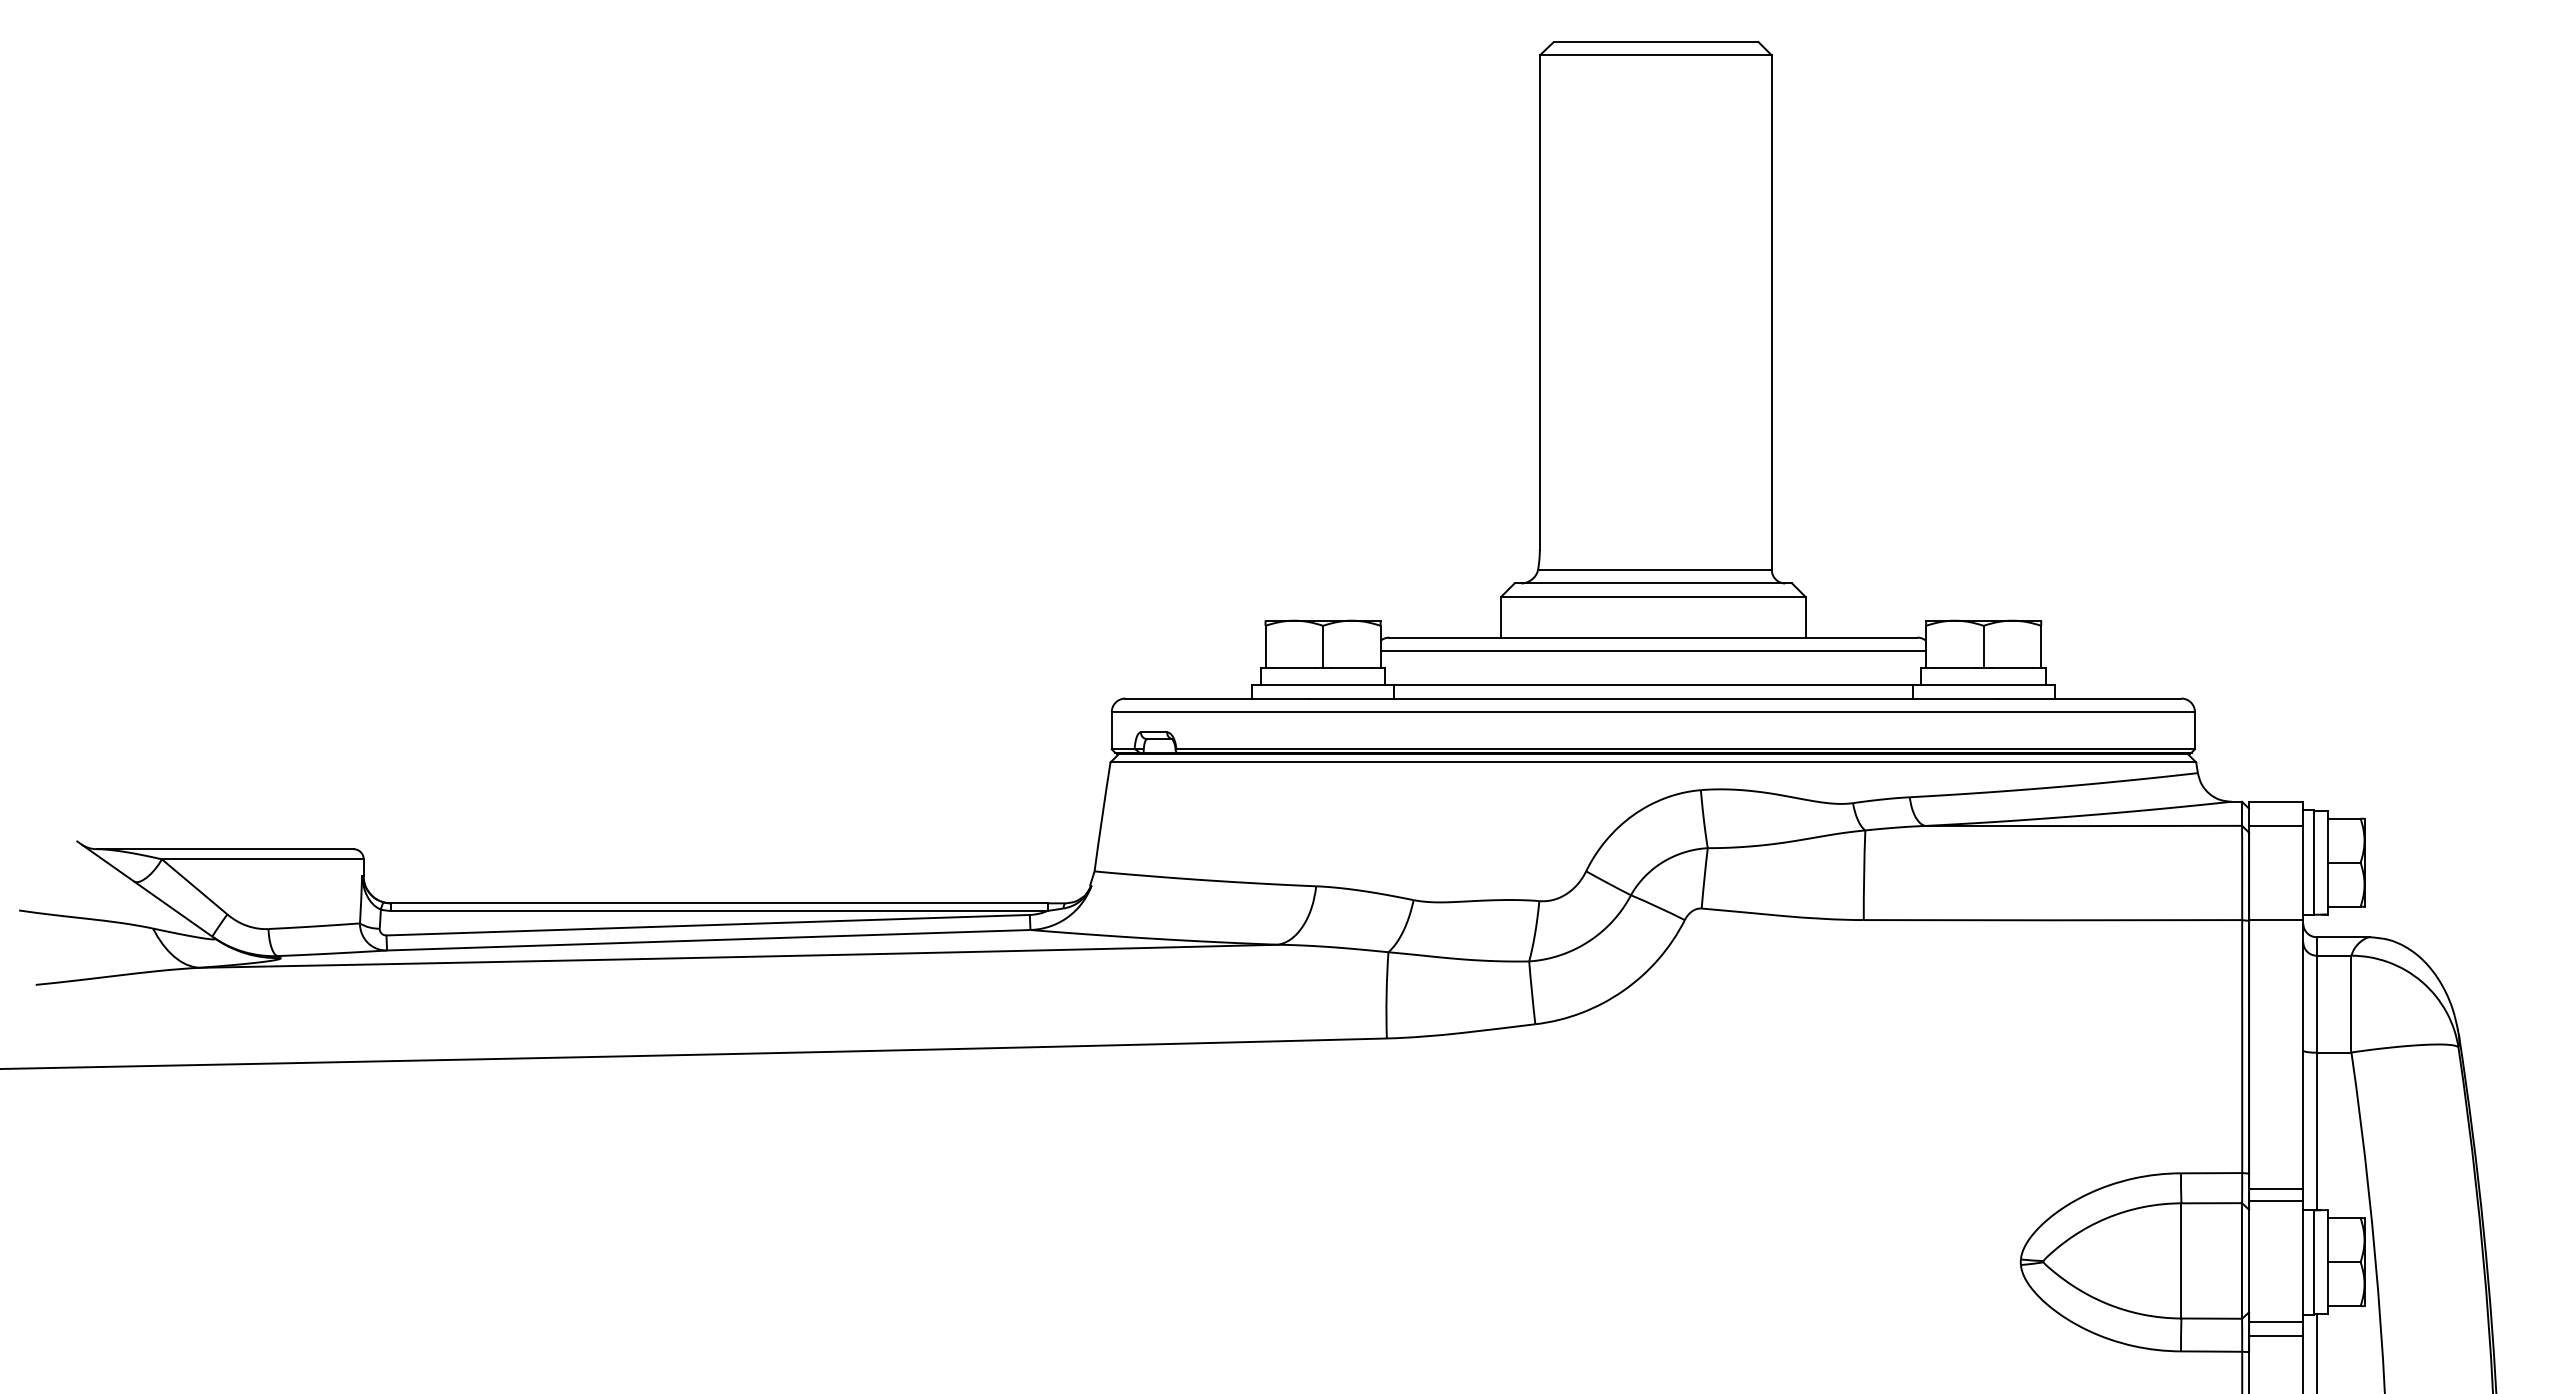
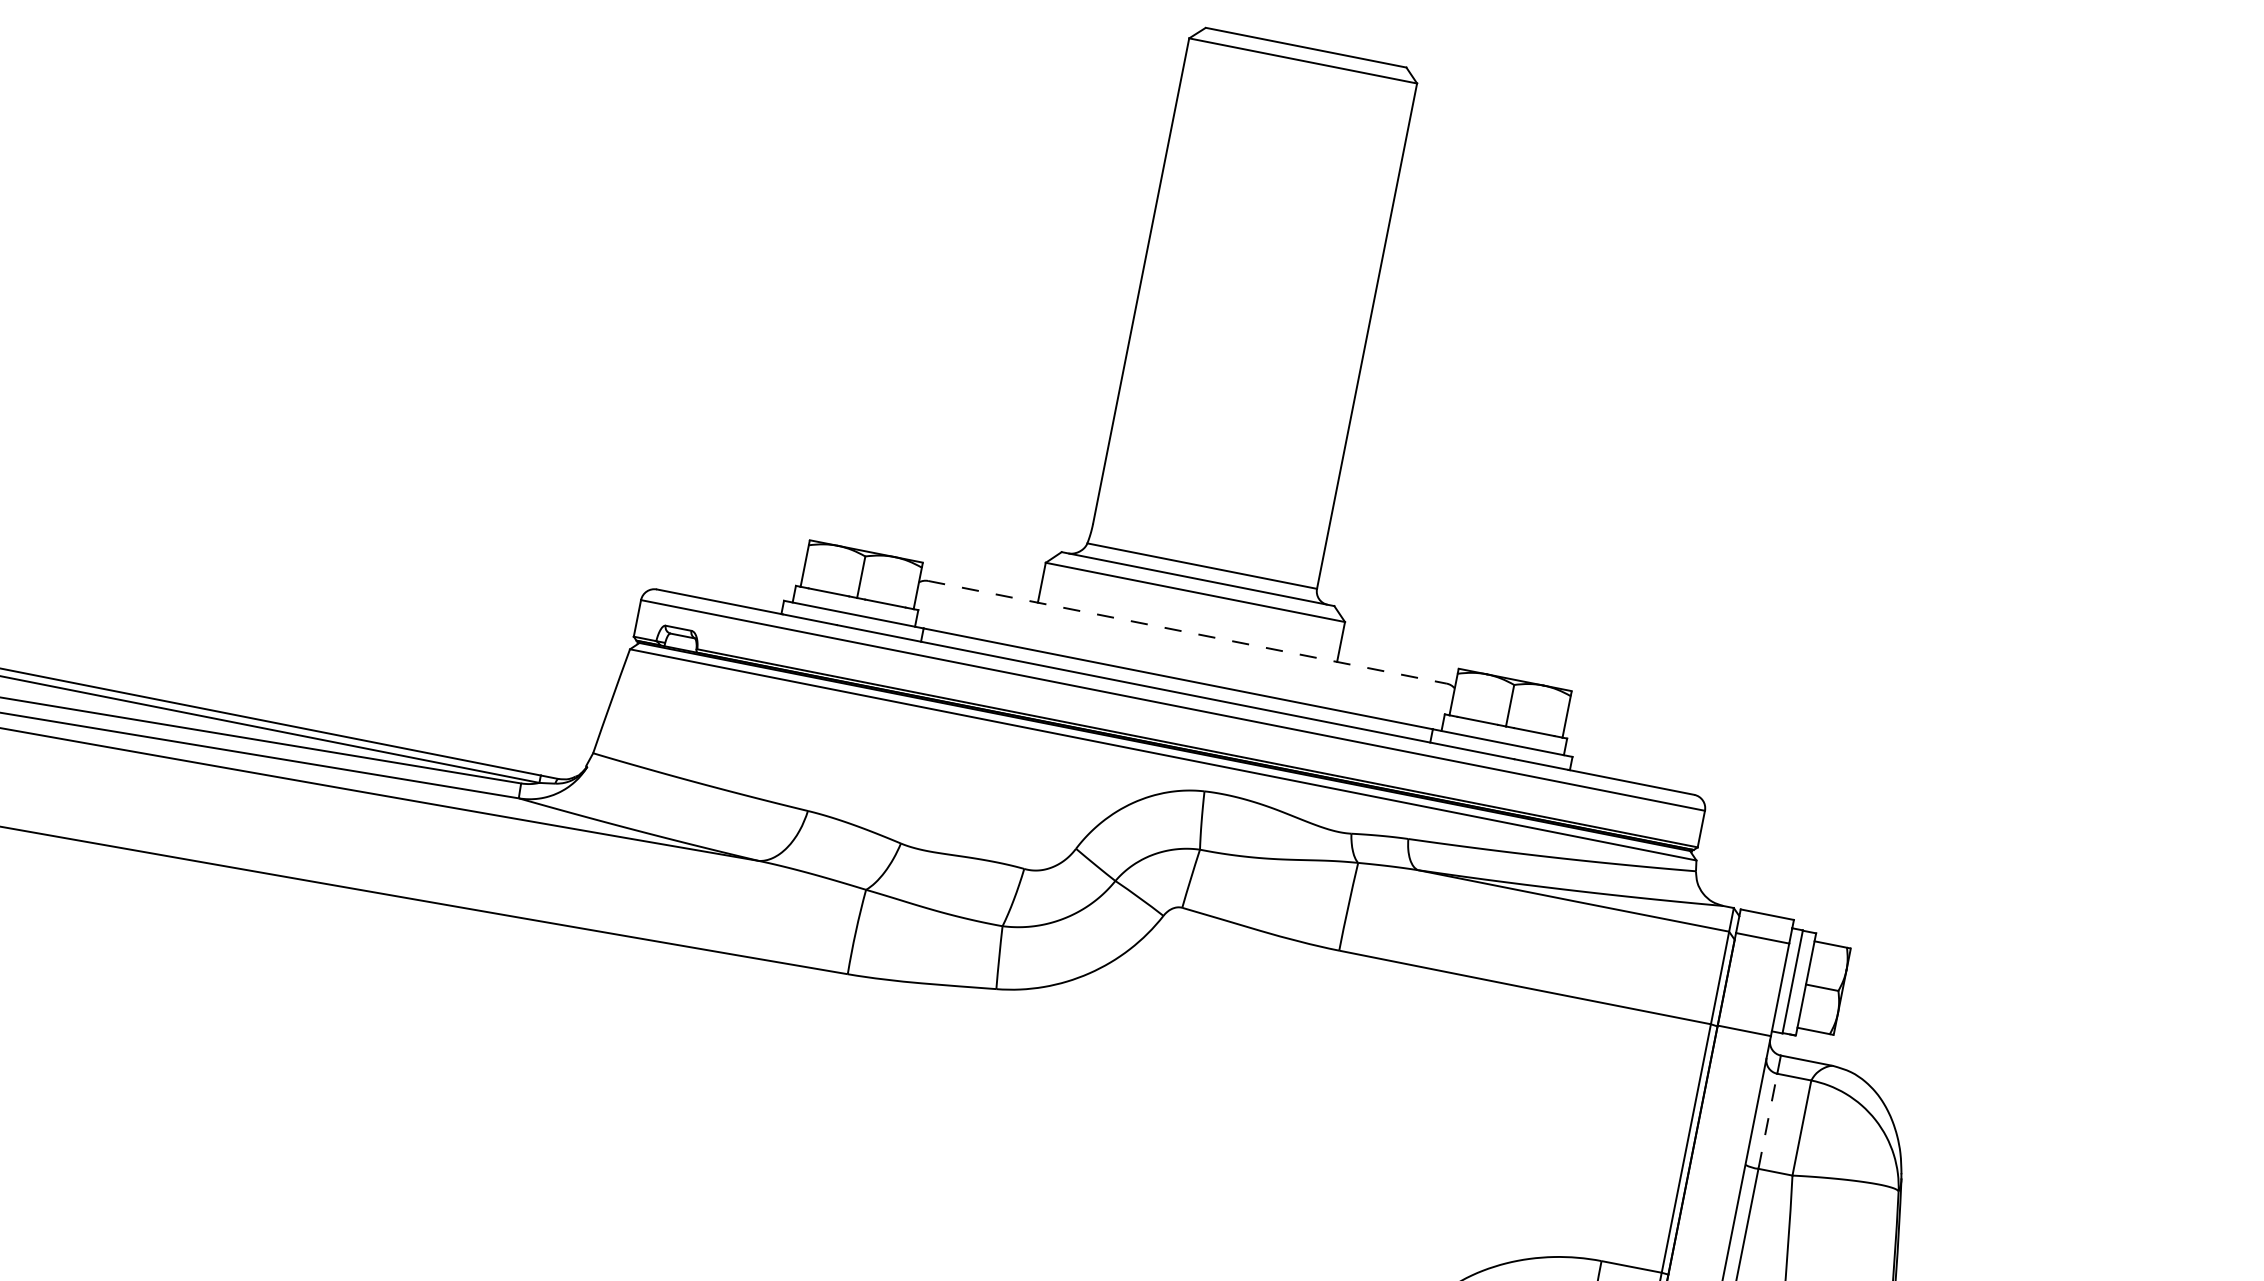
line: (1653, 637) -> (1187, 632), solid -> dashed
line: (1653, 651) -> (1184, 645), removed
line: (2316, 1003) -> (1767, 1120), solid -> dashed

